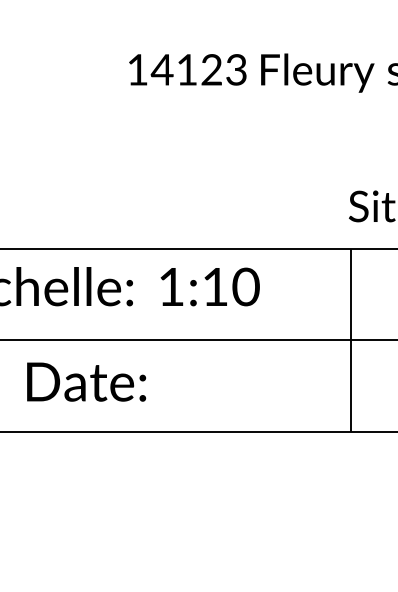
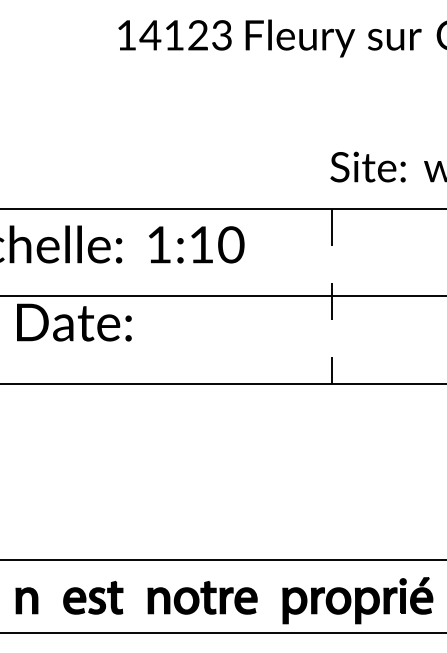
line: (351, 340) -> (332, 296), solid -> dashed
text: (86, 381) -> (74, 322), moved

